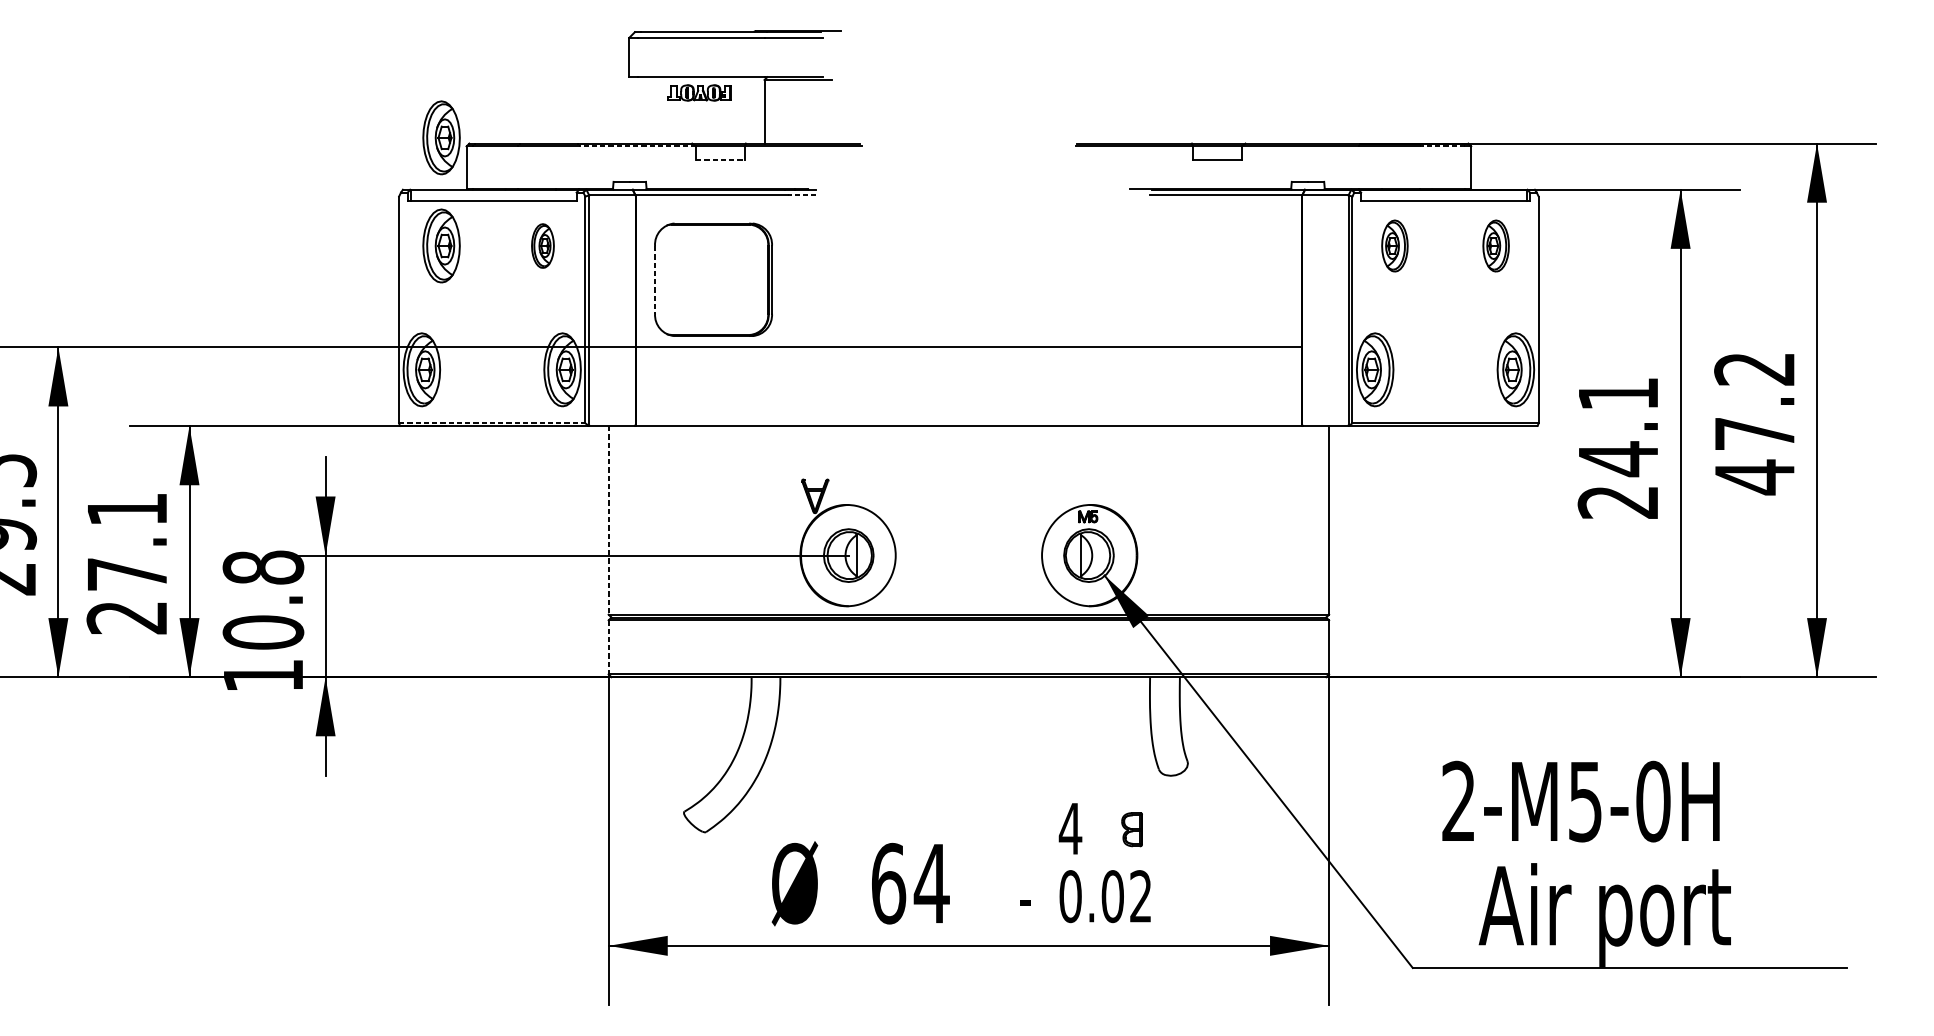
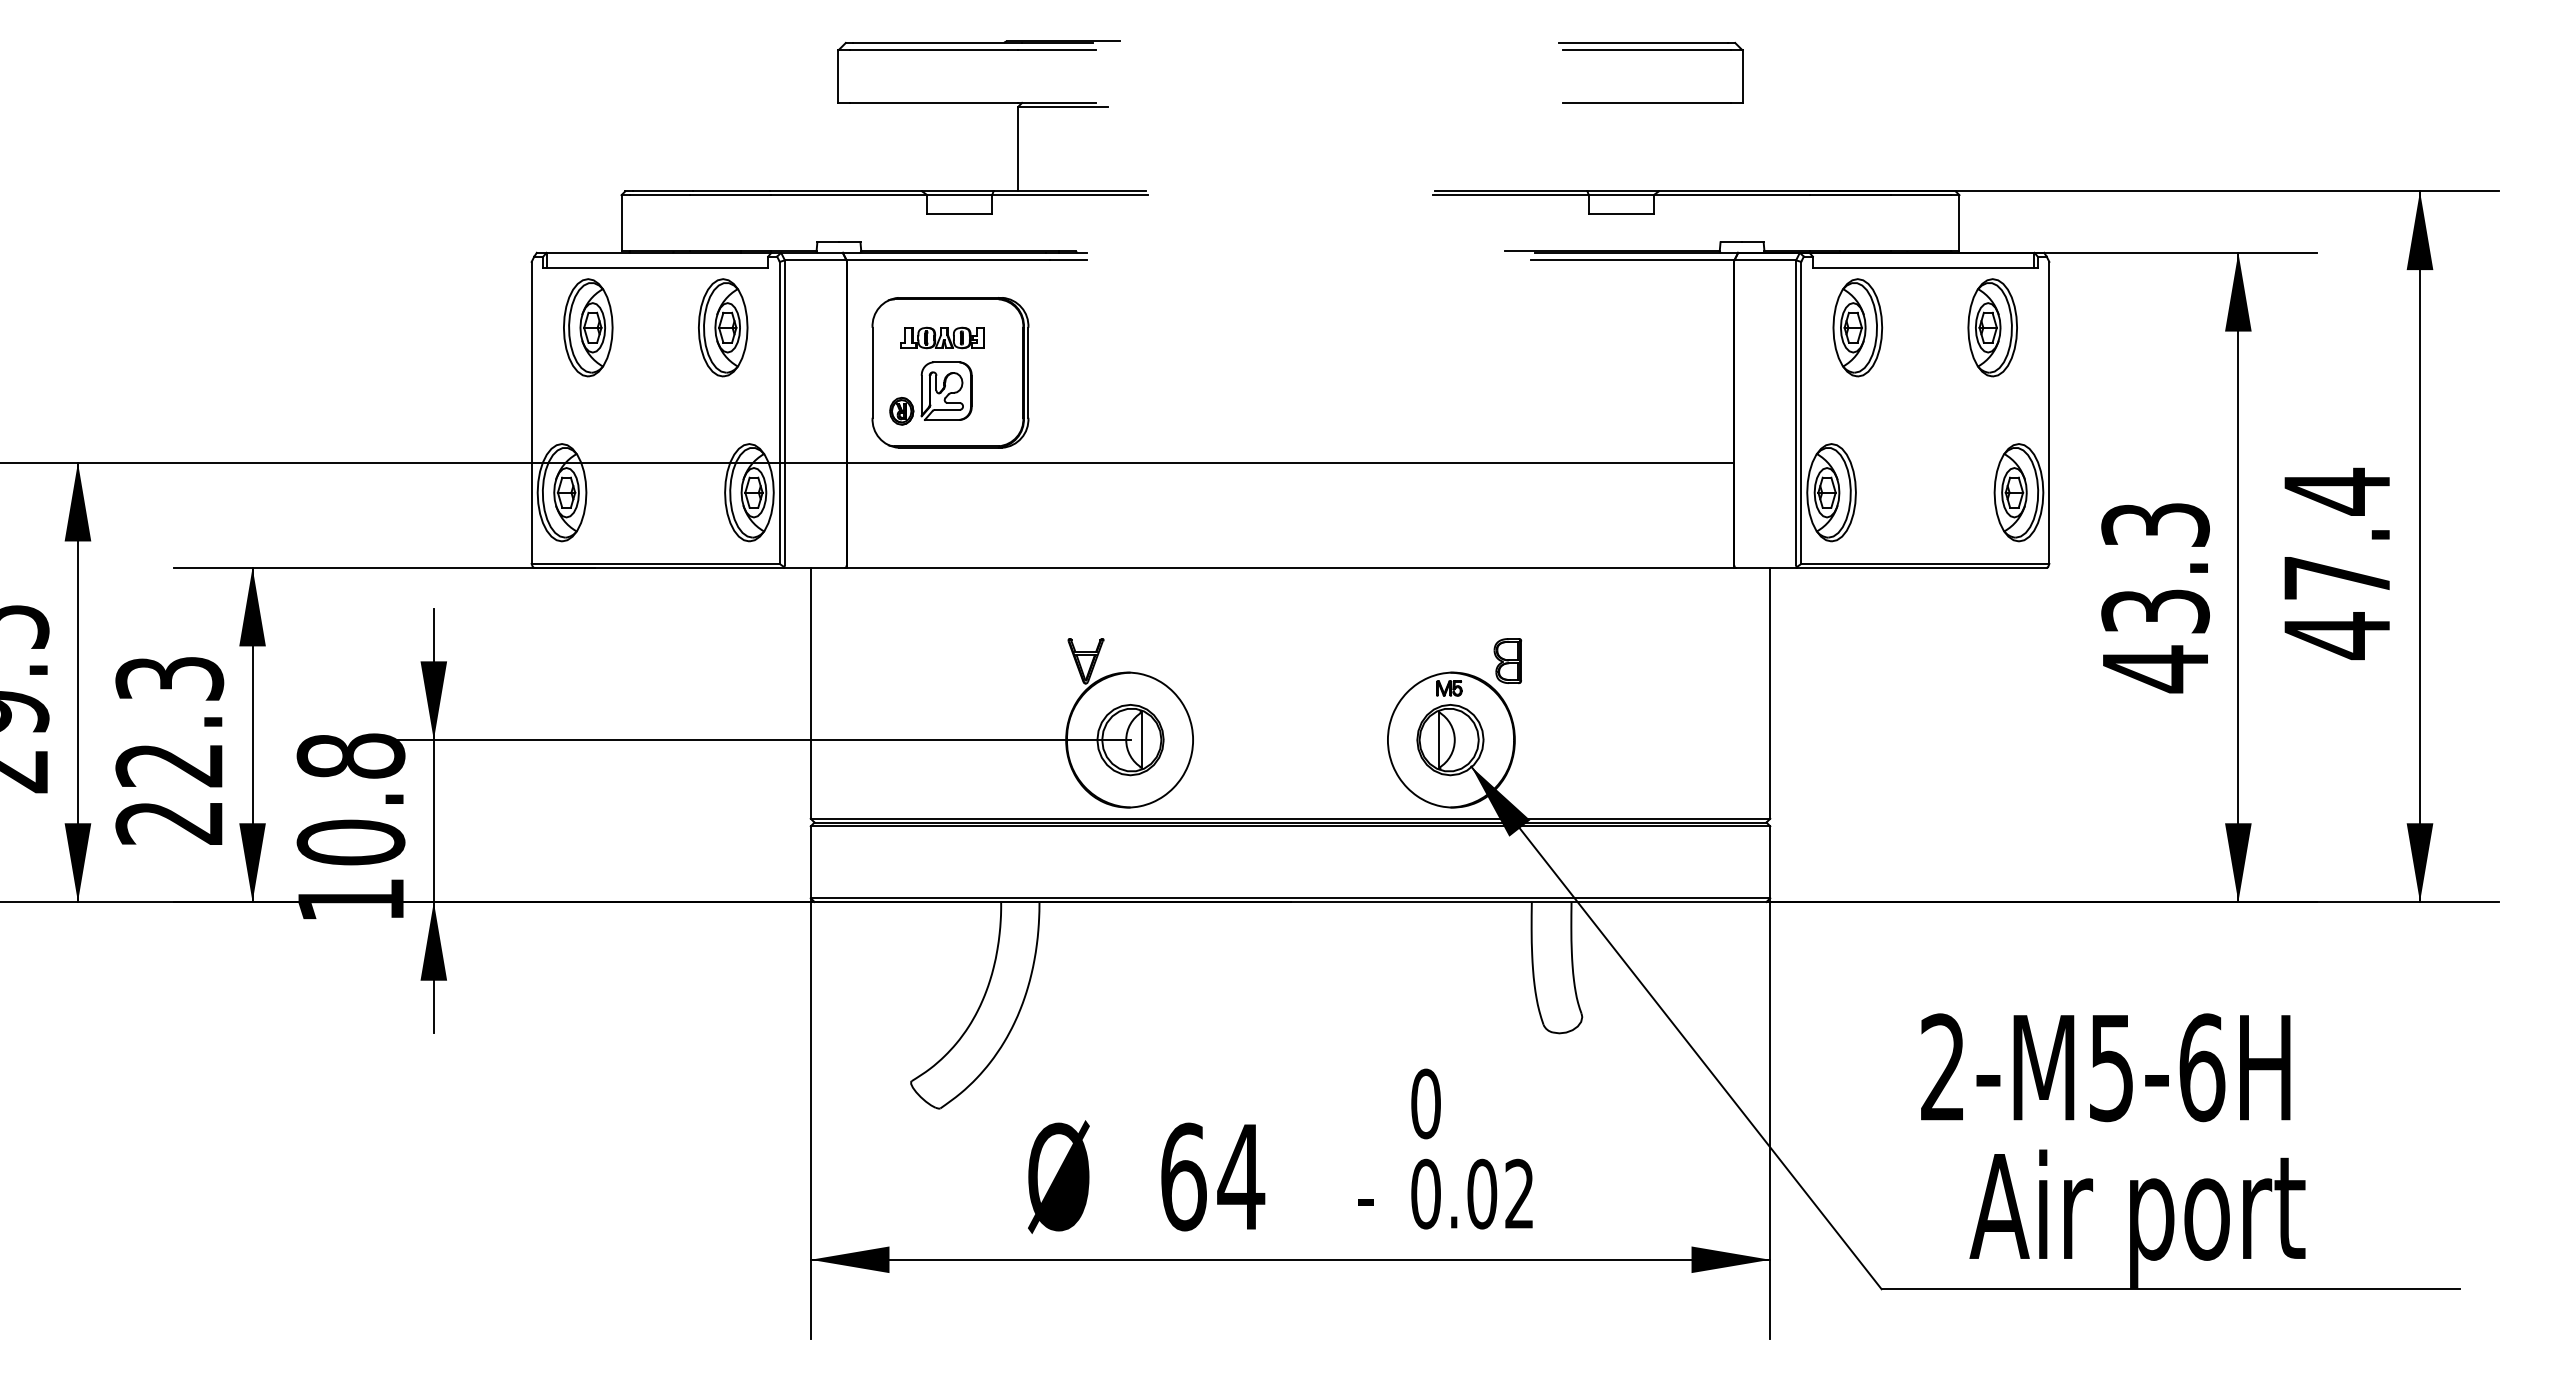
part: (1239, 37) -> (1650, 50), added
part: (699, 92) -> (942, 337), moved
part: (441, 137) -> (588, 183), removed
line: (637, 146) -> (849, 195), dashed -> solid
line: (1442, 146) -> (1921, 195), dashed -> solid
line: (721, 160) -> (960, 213), dashed -> solid
line: (802, 195) -> (1068, 260), dashed -> solid
part: (543, 245) -> (723, 327), size x1.67
part: (1394, 245) -> (1857, 327), size x1.43
part: (1496, 245) -> (1992, 327), size x1.43
line: (655, 279) -> (872, 372), dashed -> solid
part: (698, 295) -> (930, 393), added
text: (1753, 368) -> (2335, 491), 47.2 -> 47.4
line: (492, 423) -> (656, 563), dashed -> solid
text: (1618, 449) -> (2155, 598), 24.1 -> 43.3
line: (608, 520) -> (810, 693), dashed -> solid
text: (127, 542) -> (169, 722), 27.1 -> 22.3
line: (608, 647) -> (810, 862), dashed -> solid
text: (1653, 801) -> (2202, 1067), 2-M5-0H -> 2-M5-6H
text: (1070, 828) -> (1425, 1103), 4 -> 0
part: (1131, 829) -> (1507, 660), moved

